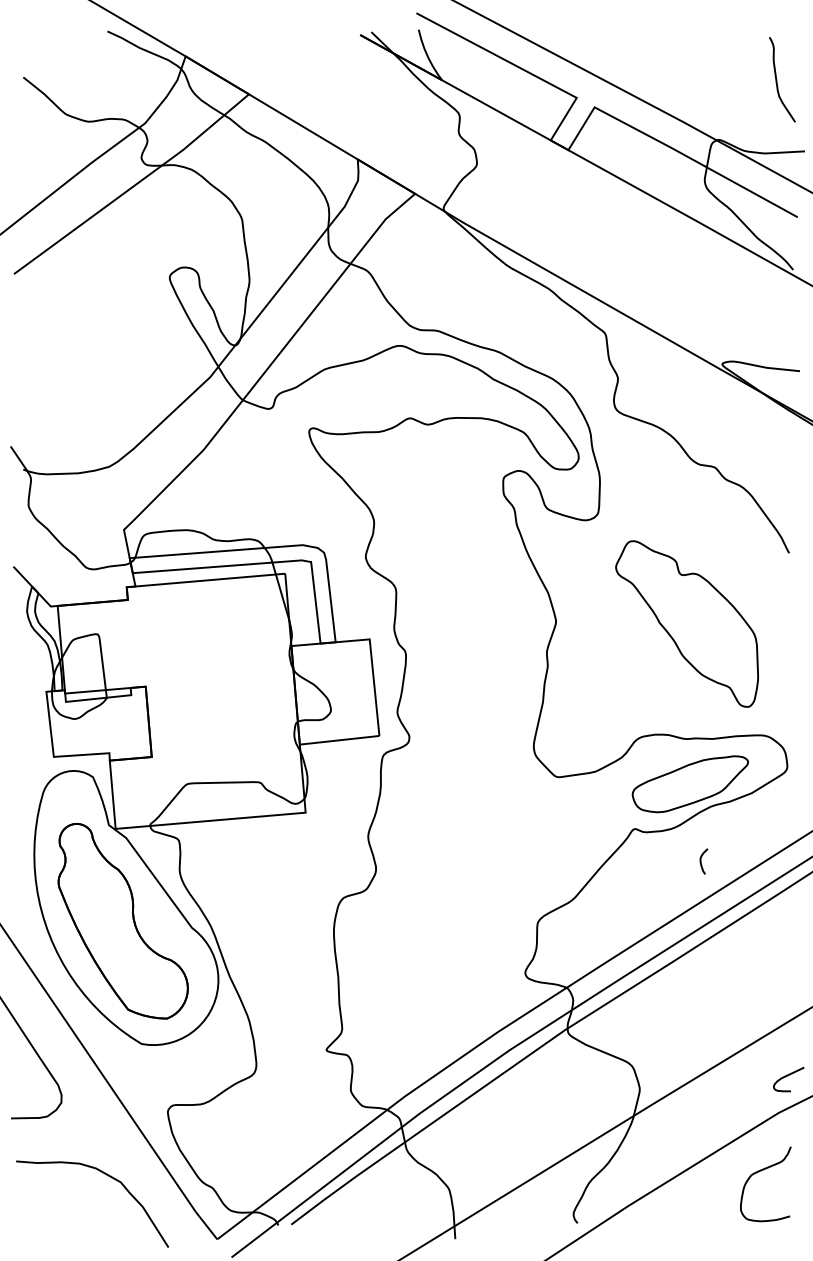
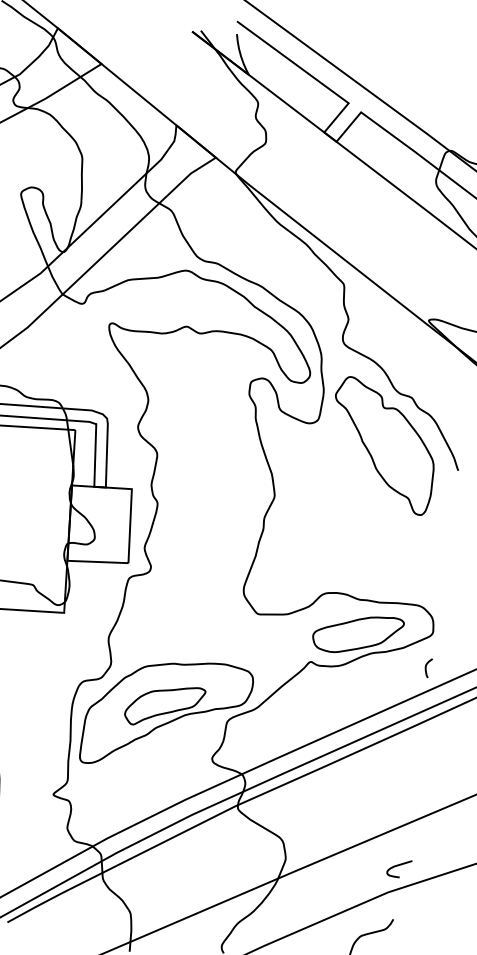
part: (686, 623) -> (382, 445), moved
curve: (701, 861) -> (426, 667), moved
part: (458, 925) -> (167, 715), added

